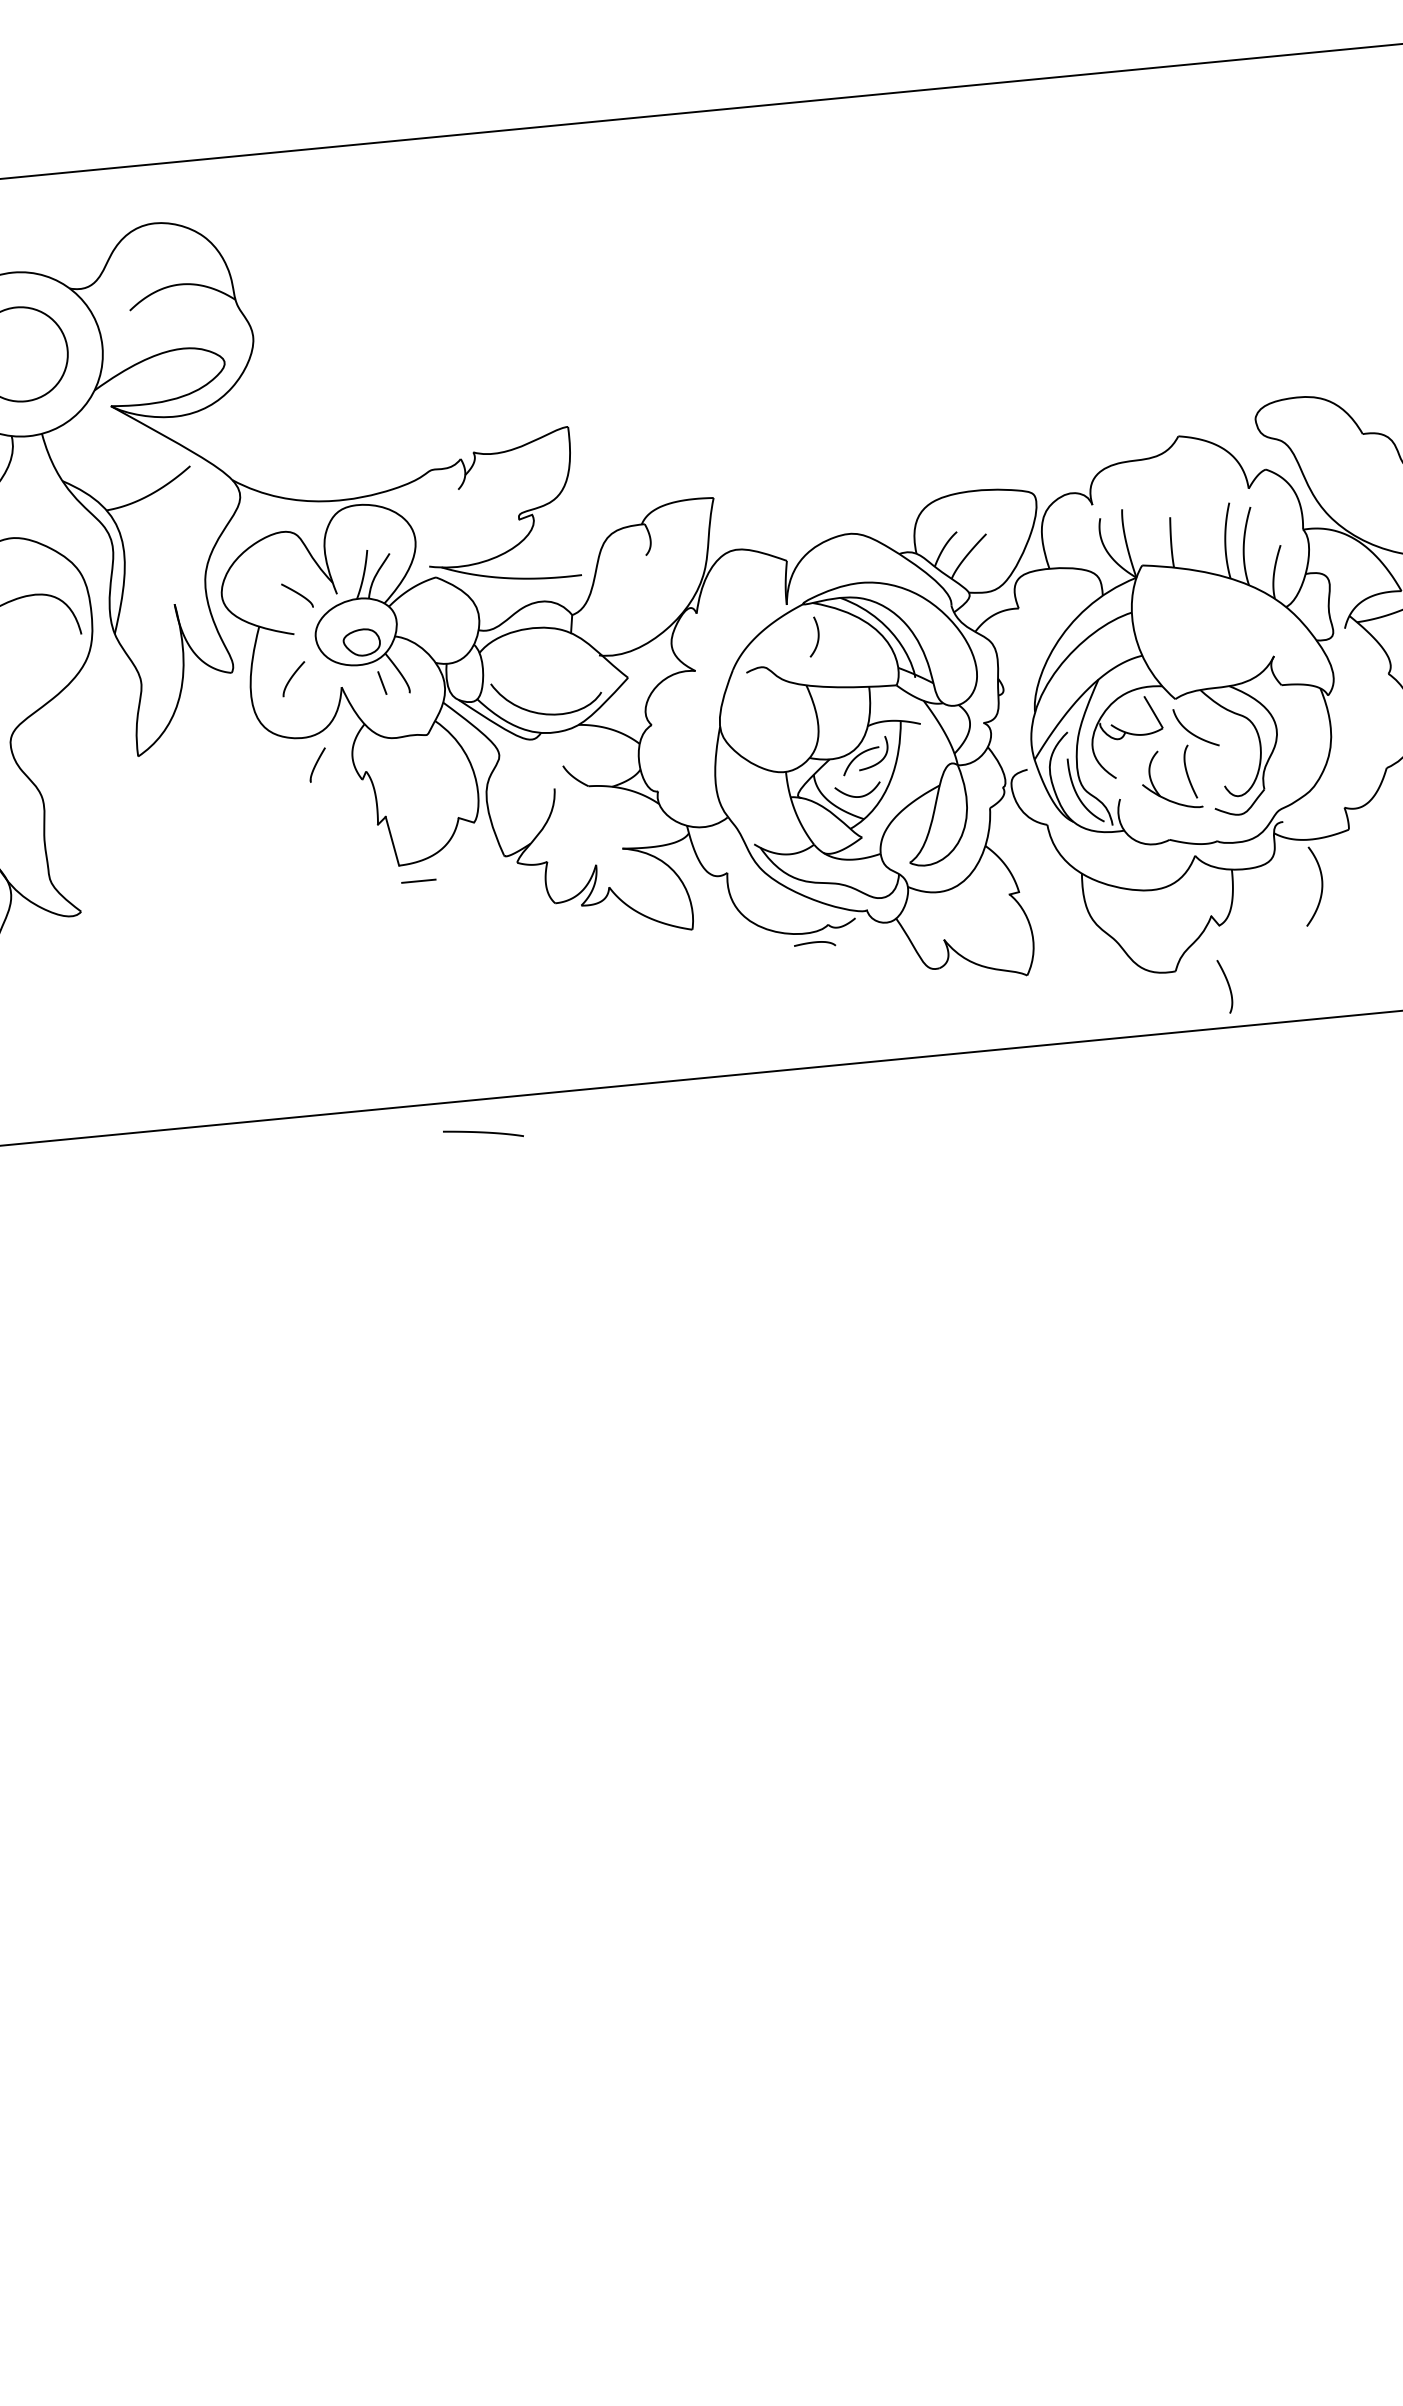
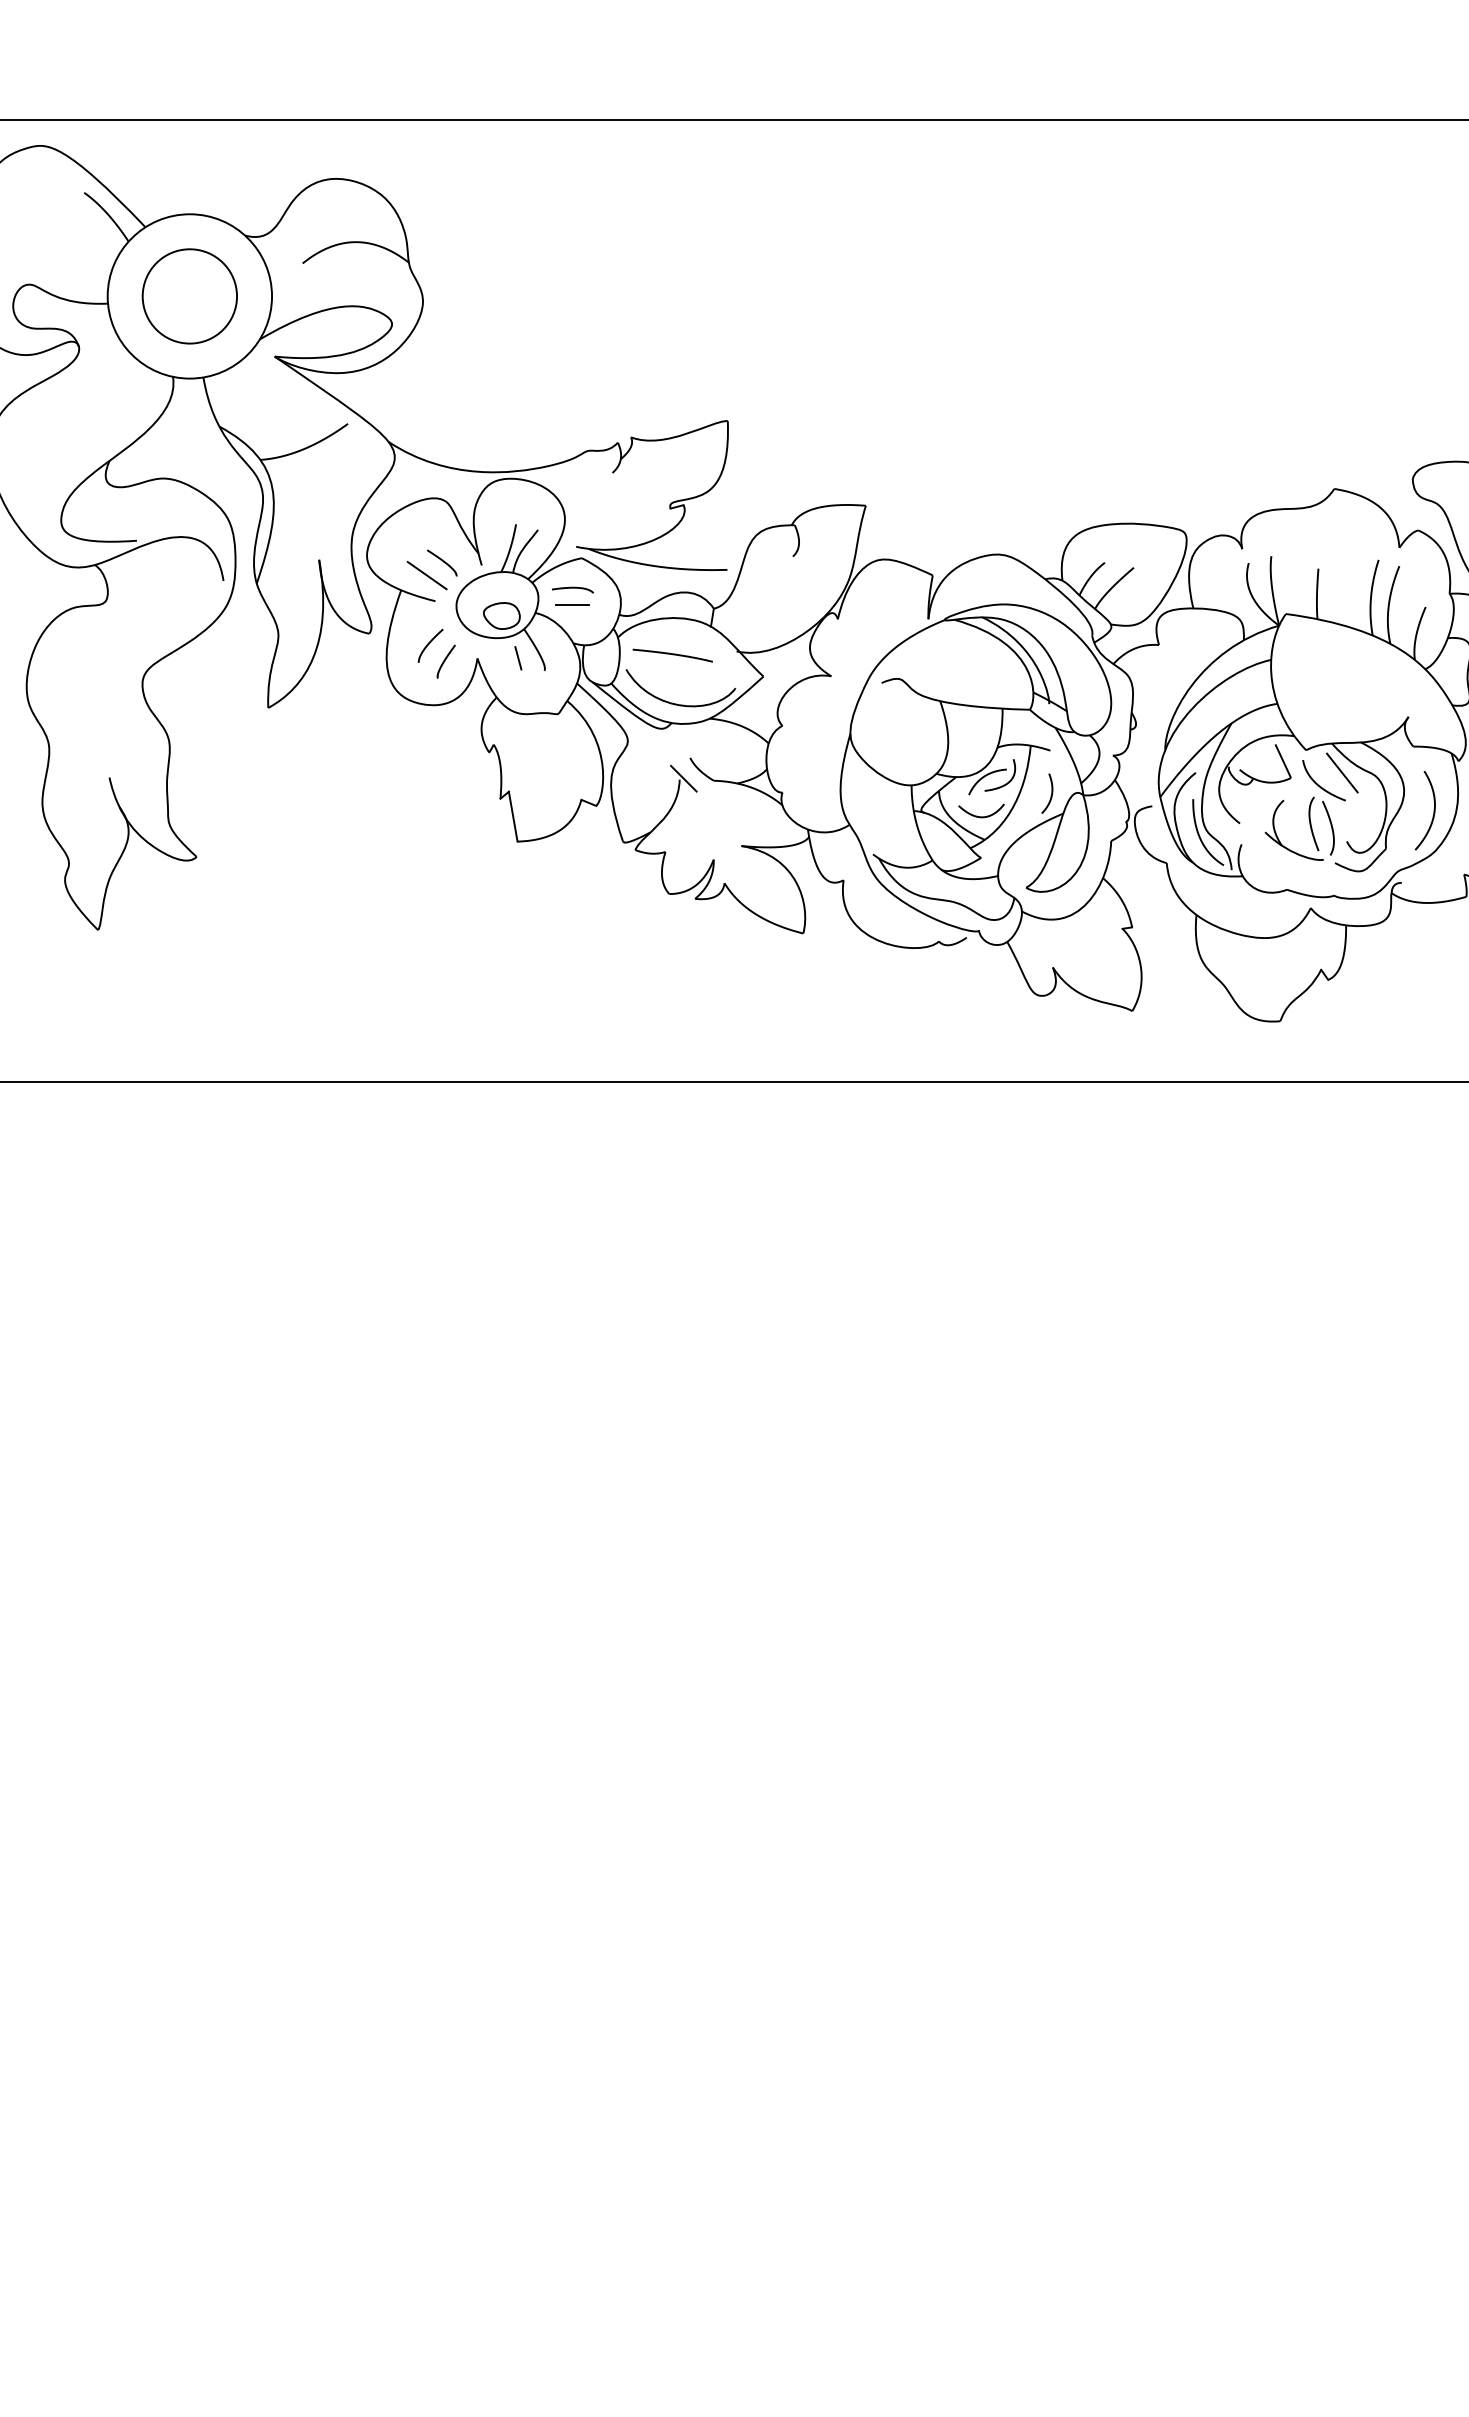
line: (282, 609) -> (426, 575), added
curve: (817, 638) -> (1050, 795), moved
line: (1213, 717) -> (1342, 772), added
curve: (317, 764) -> (445, 661), moved
line: (558, 786) -> (683, 778), added
line: (418, 880) -> (572, 604), moved
curve: (1321, 885) -> (1433, 810), moved
curve: (814, 943) -> (572, 588), moved
curve: (1227, 983) -> (1330, 825), moved
curve: (483, 1133) -> (672, 655), moved

